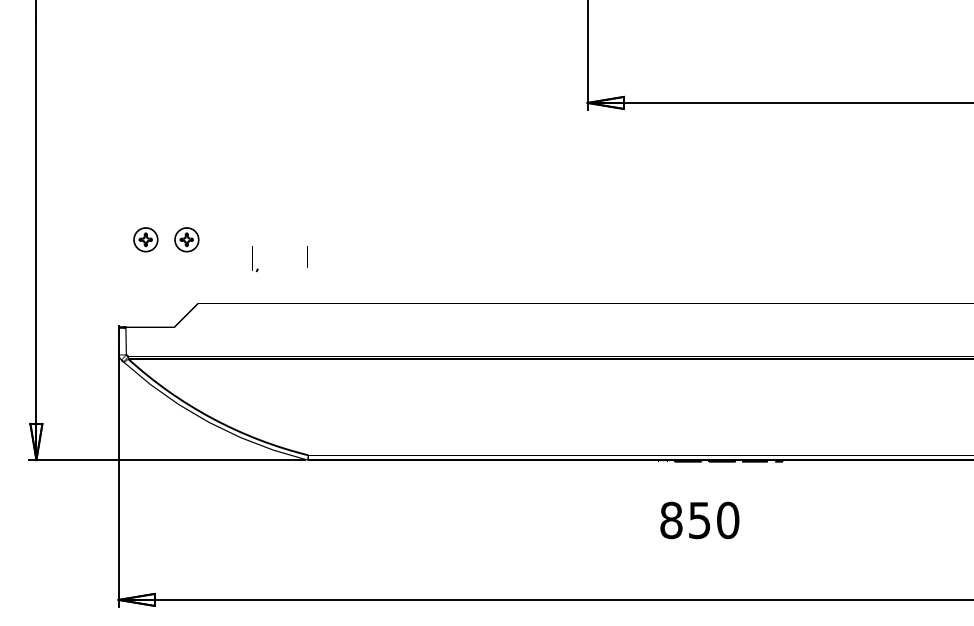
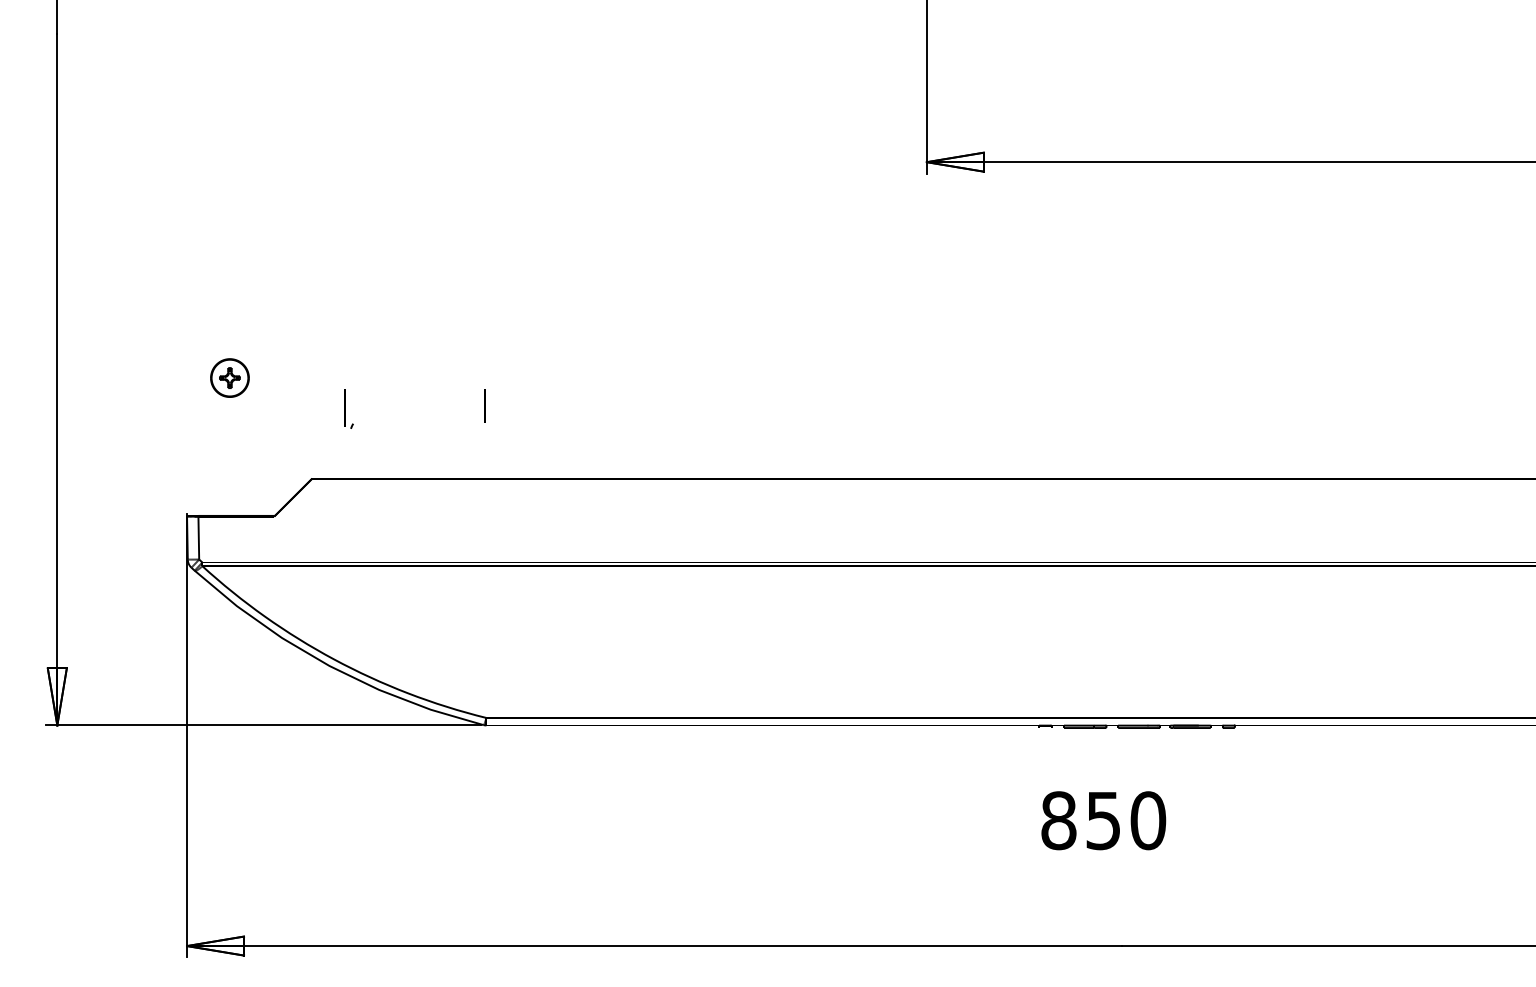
part: (186, 239) -> (294, 377), removed
part: (255, 259) -> (349, 409), moved

